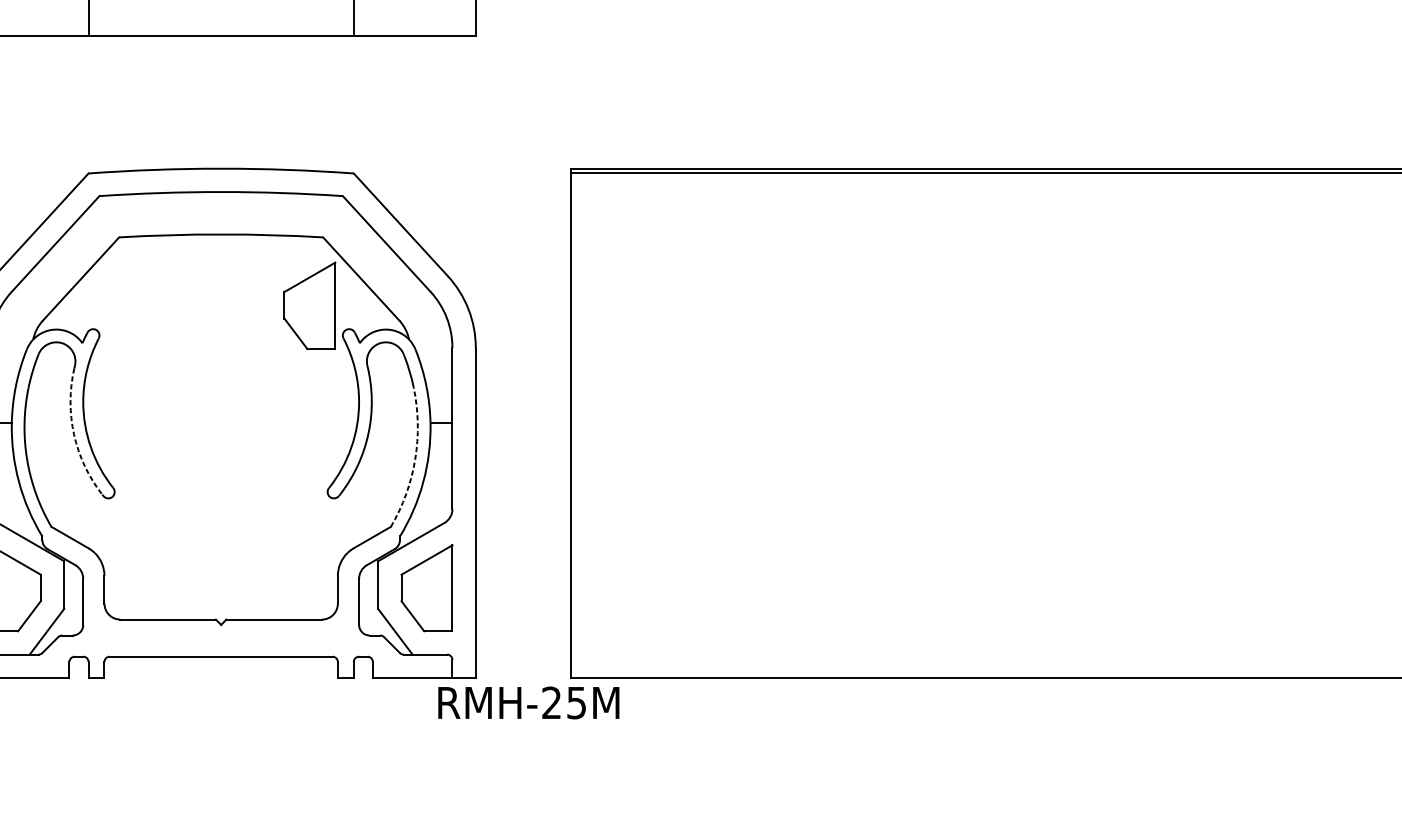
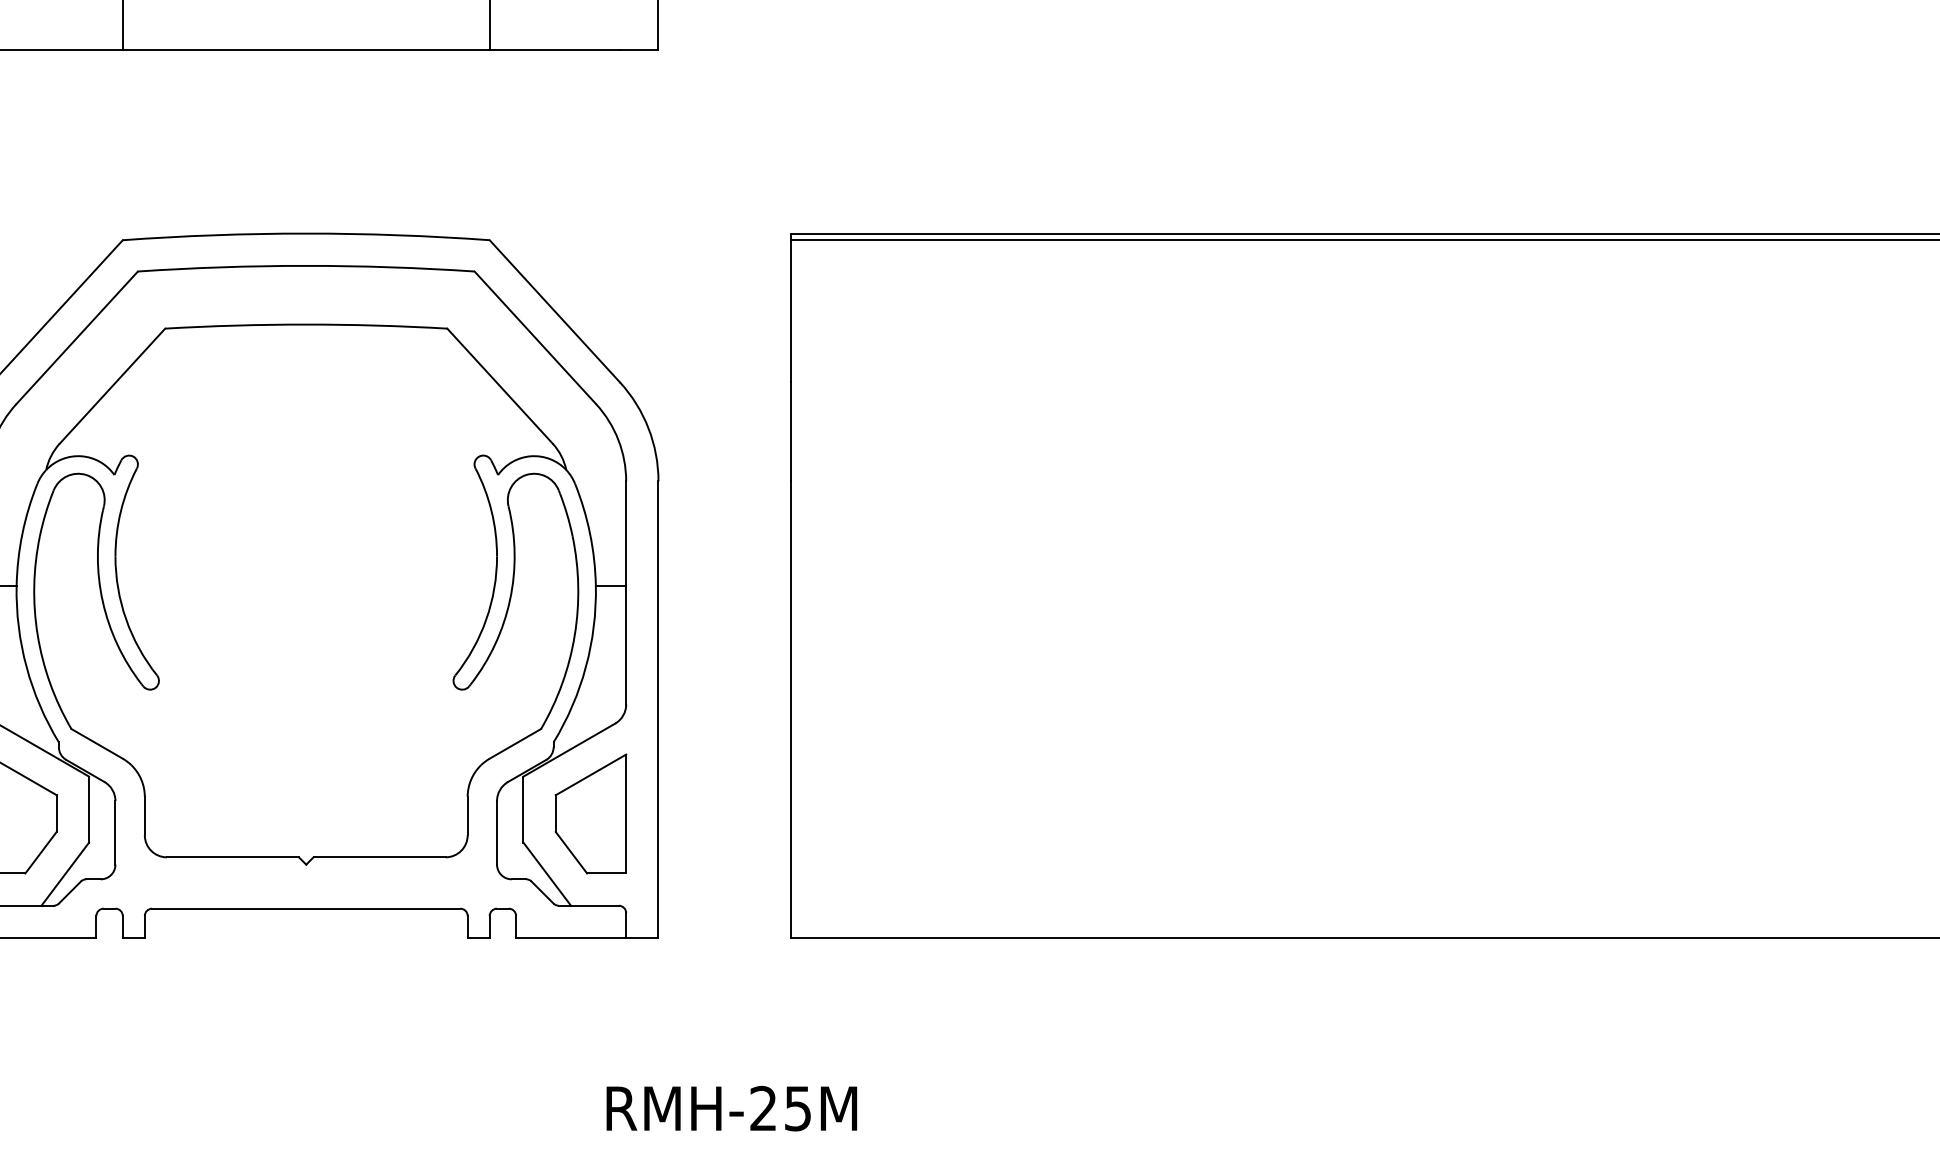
part: (309, 305) -> (428, 422), removed
arc: (73, 434) -> (102, 601), dashed -> solid
arc: (415, 459) -> (574, 635), dashed -> solid
text: (528, 702) -> (731, 1108), moved

